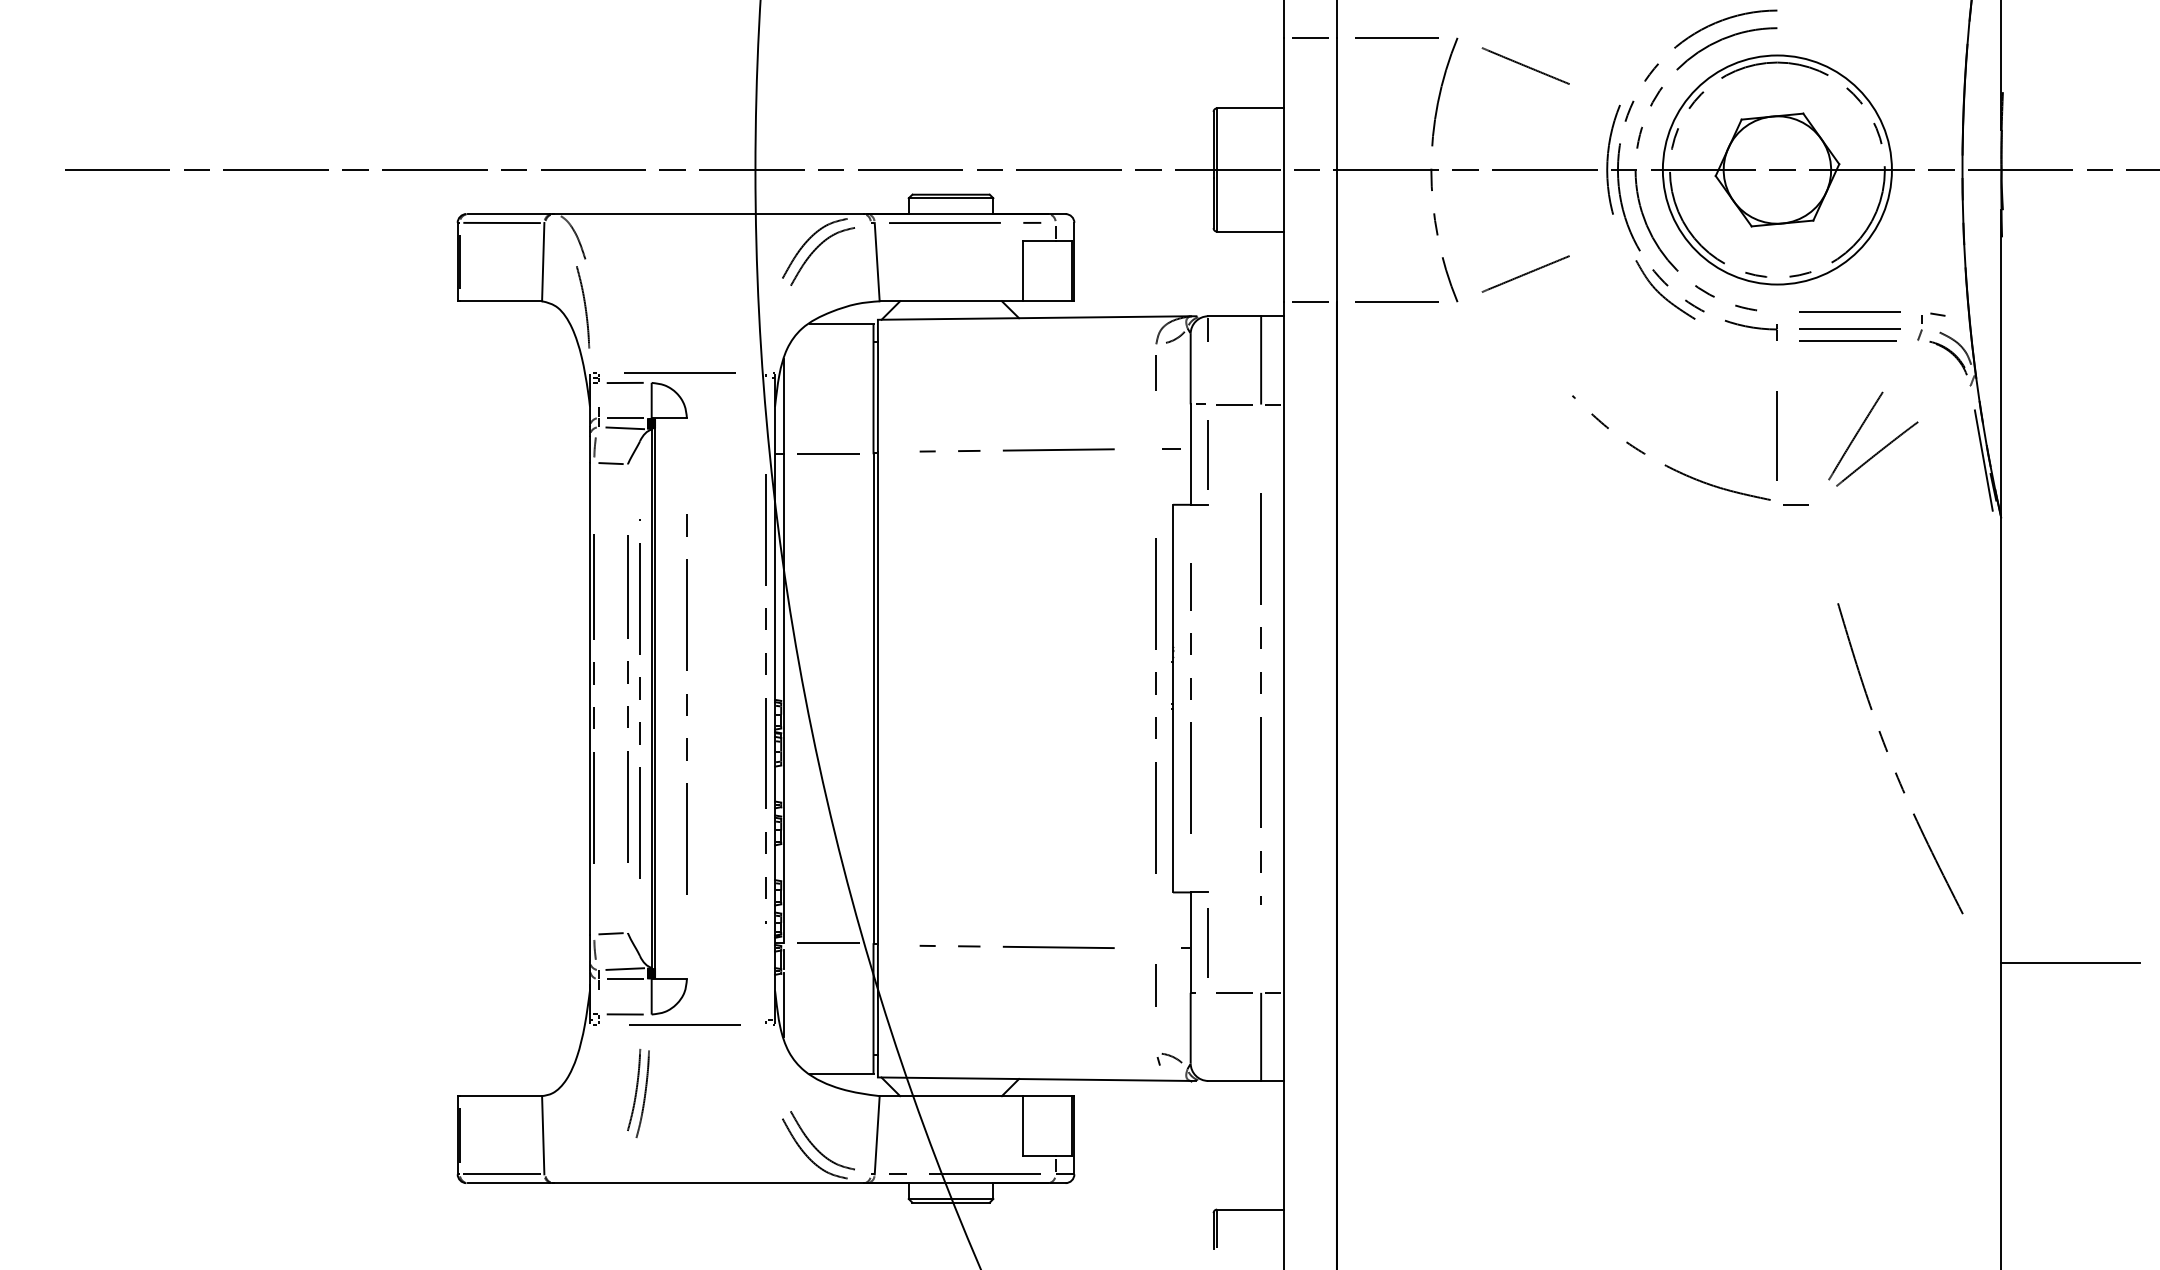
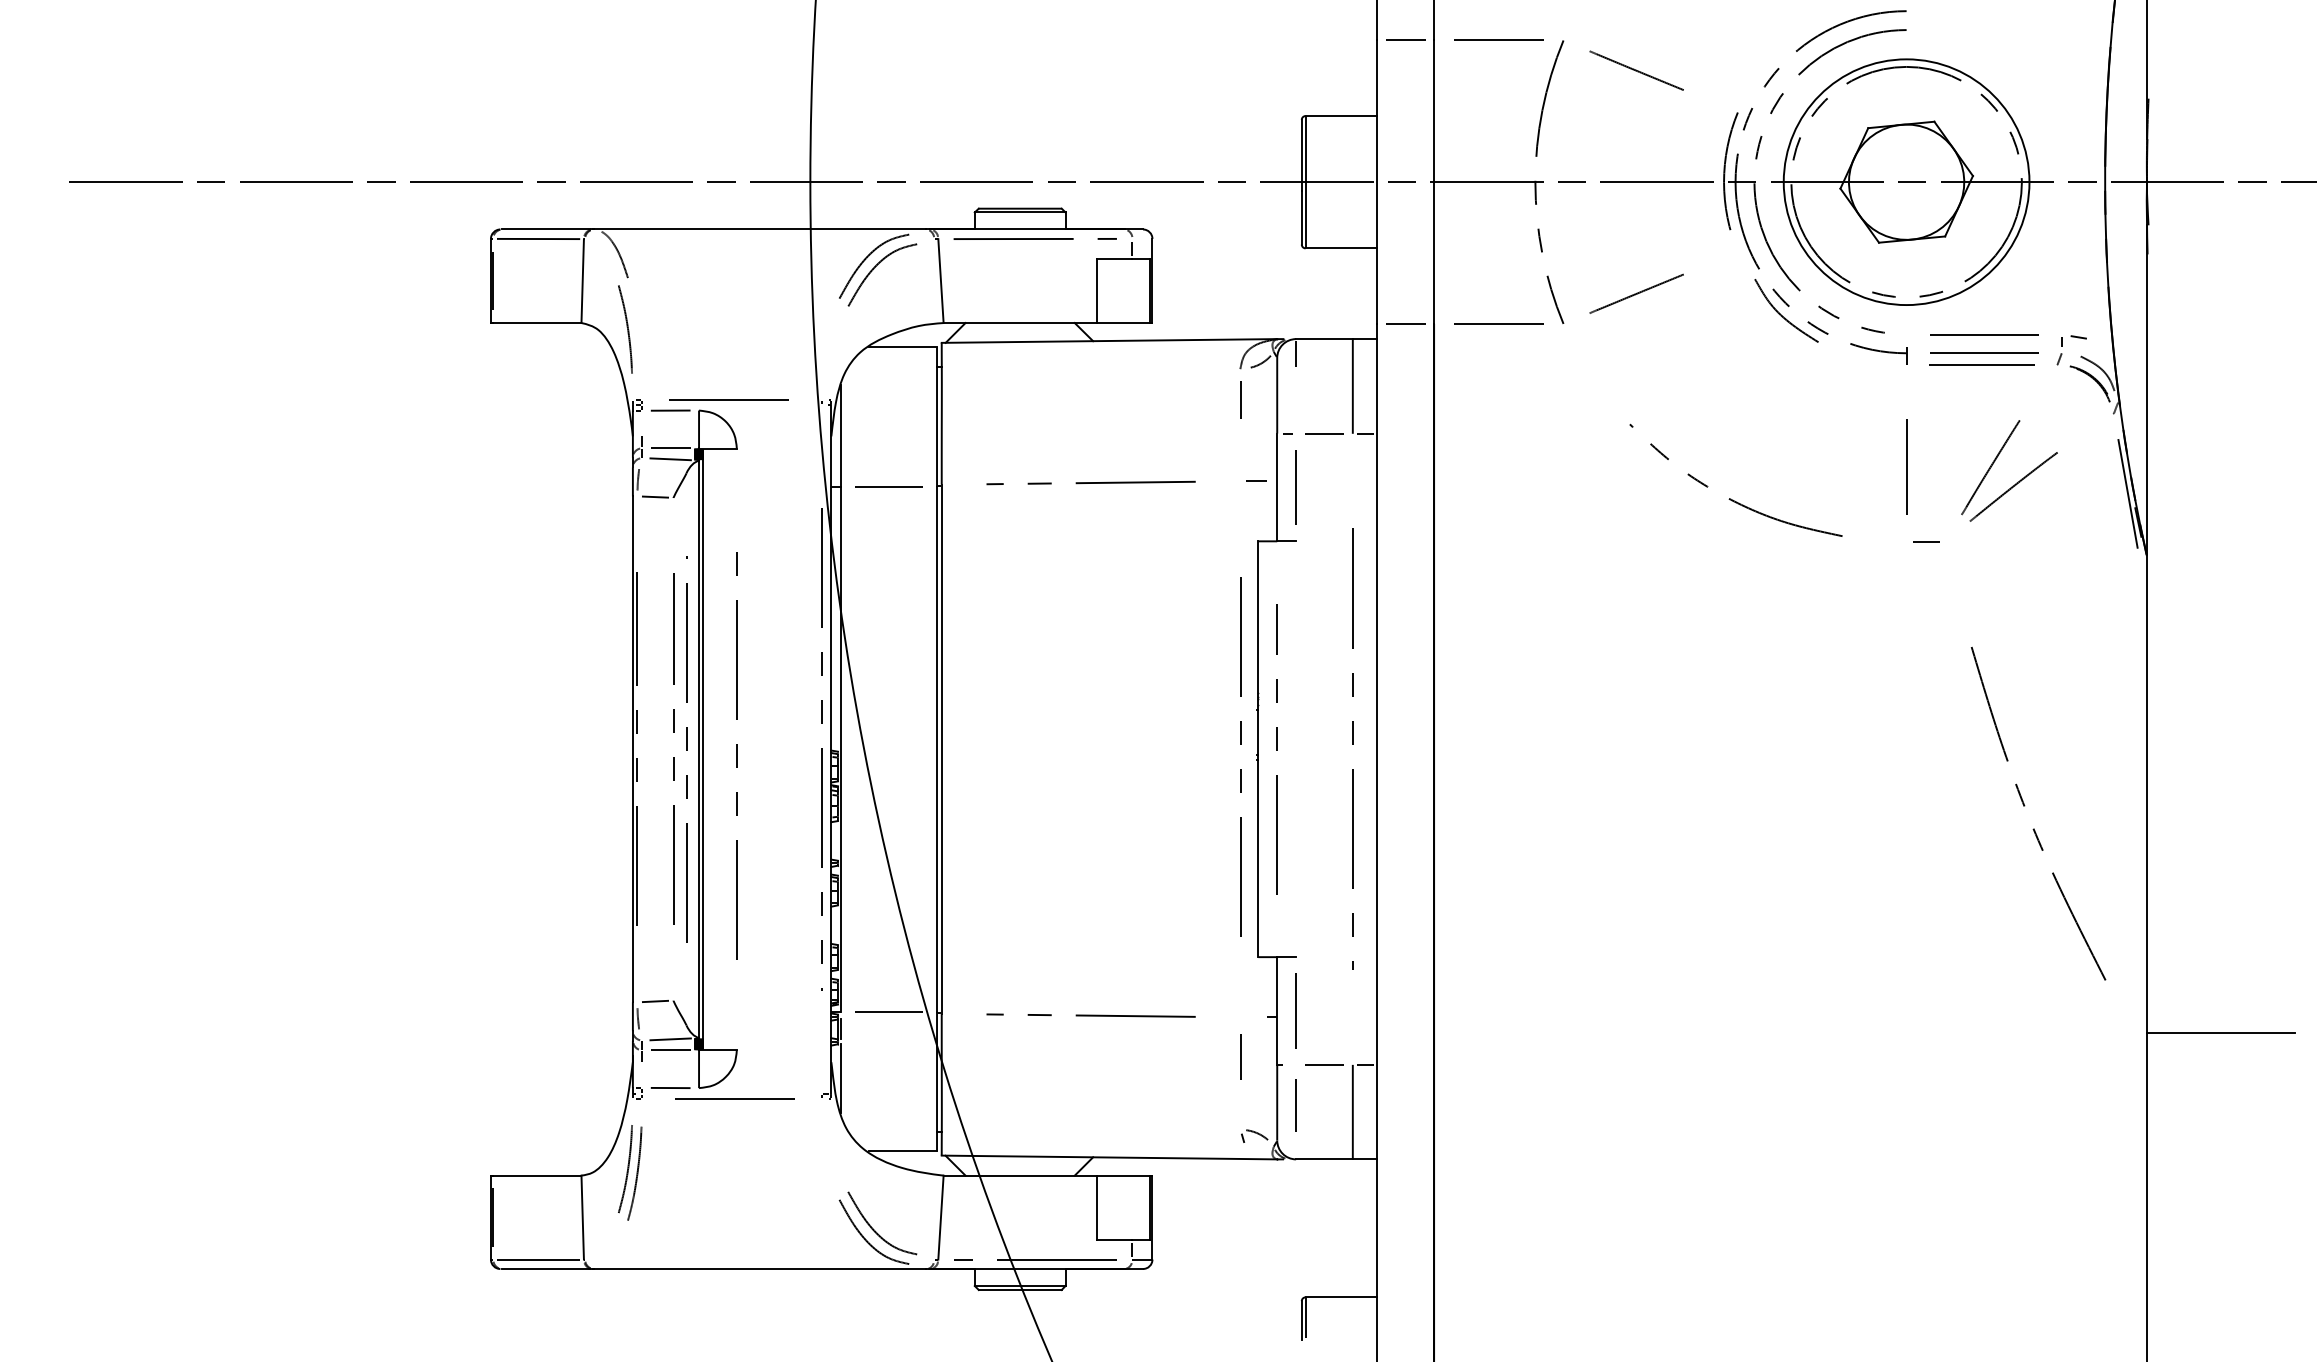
curve: (1666, 464) -> (1730, 498), moved
line: (1208, 1030) -> (1296, 1105), added
part: (638, 1093) -> (630, 1172), moved

